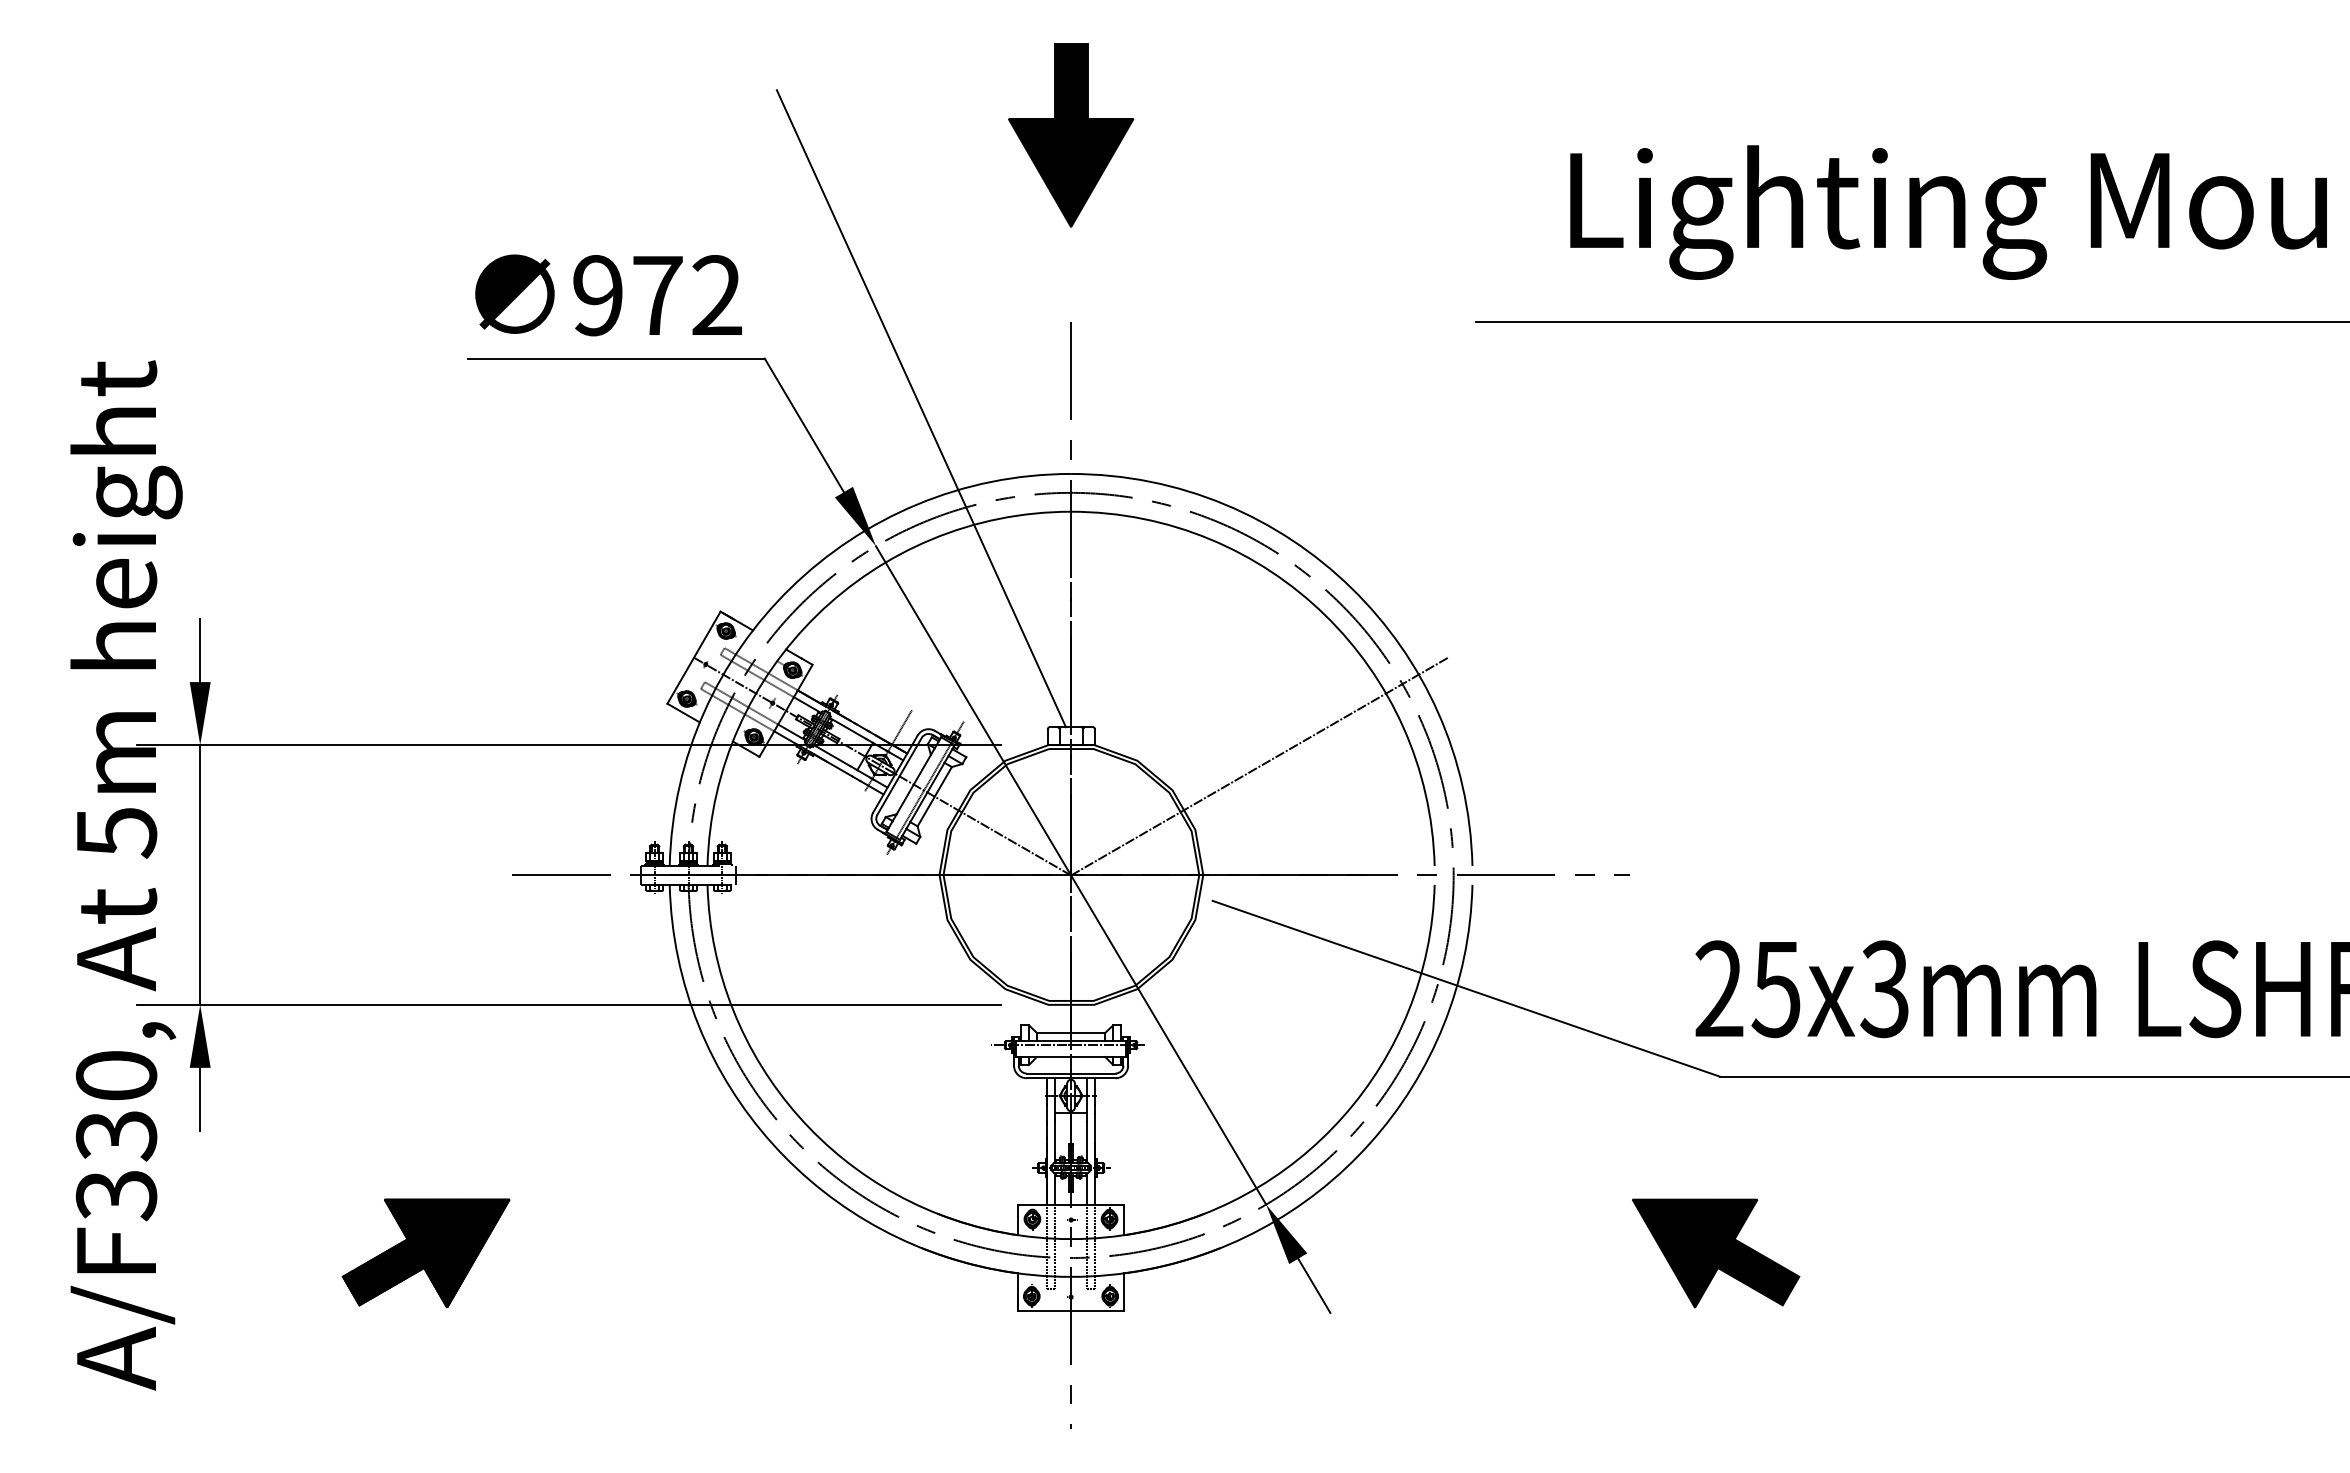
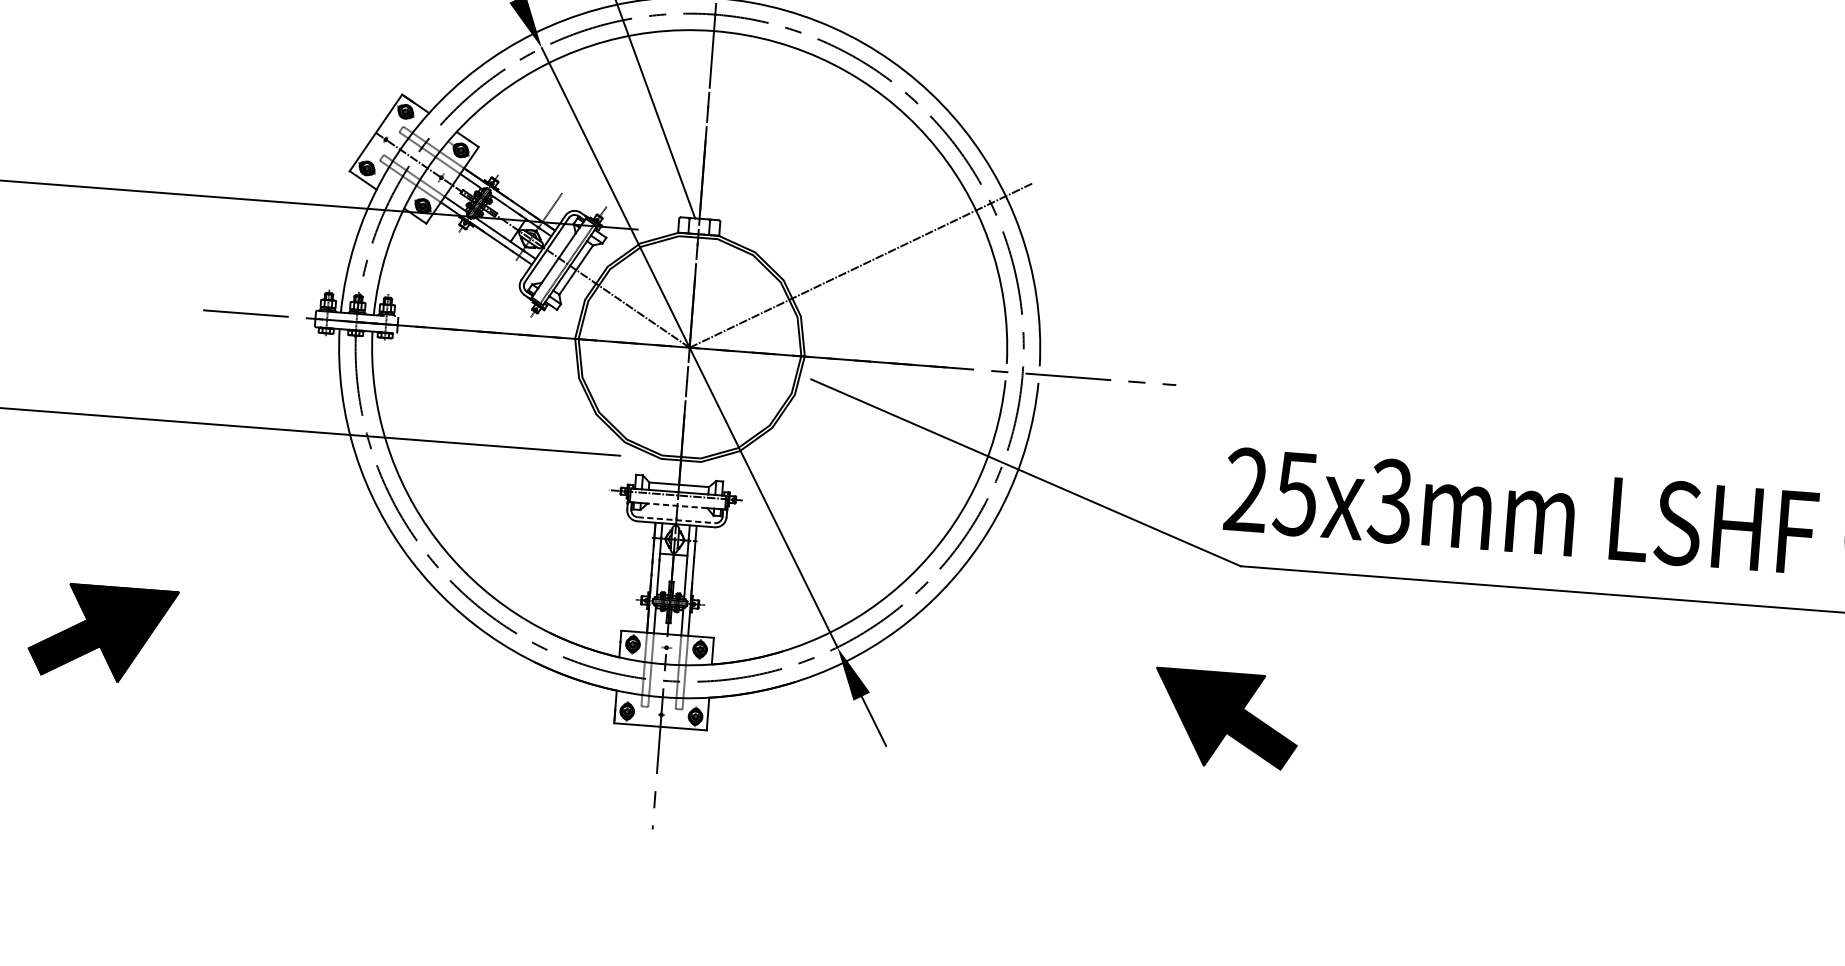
line: (1070, 1057) -> (676, 506), solid -> dashed
line: (1071, 1073) -> (676, 520), solid -> dashed

